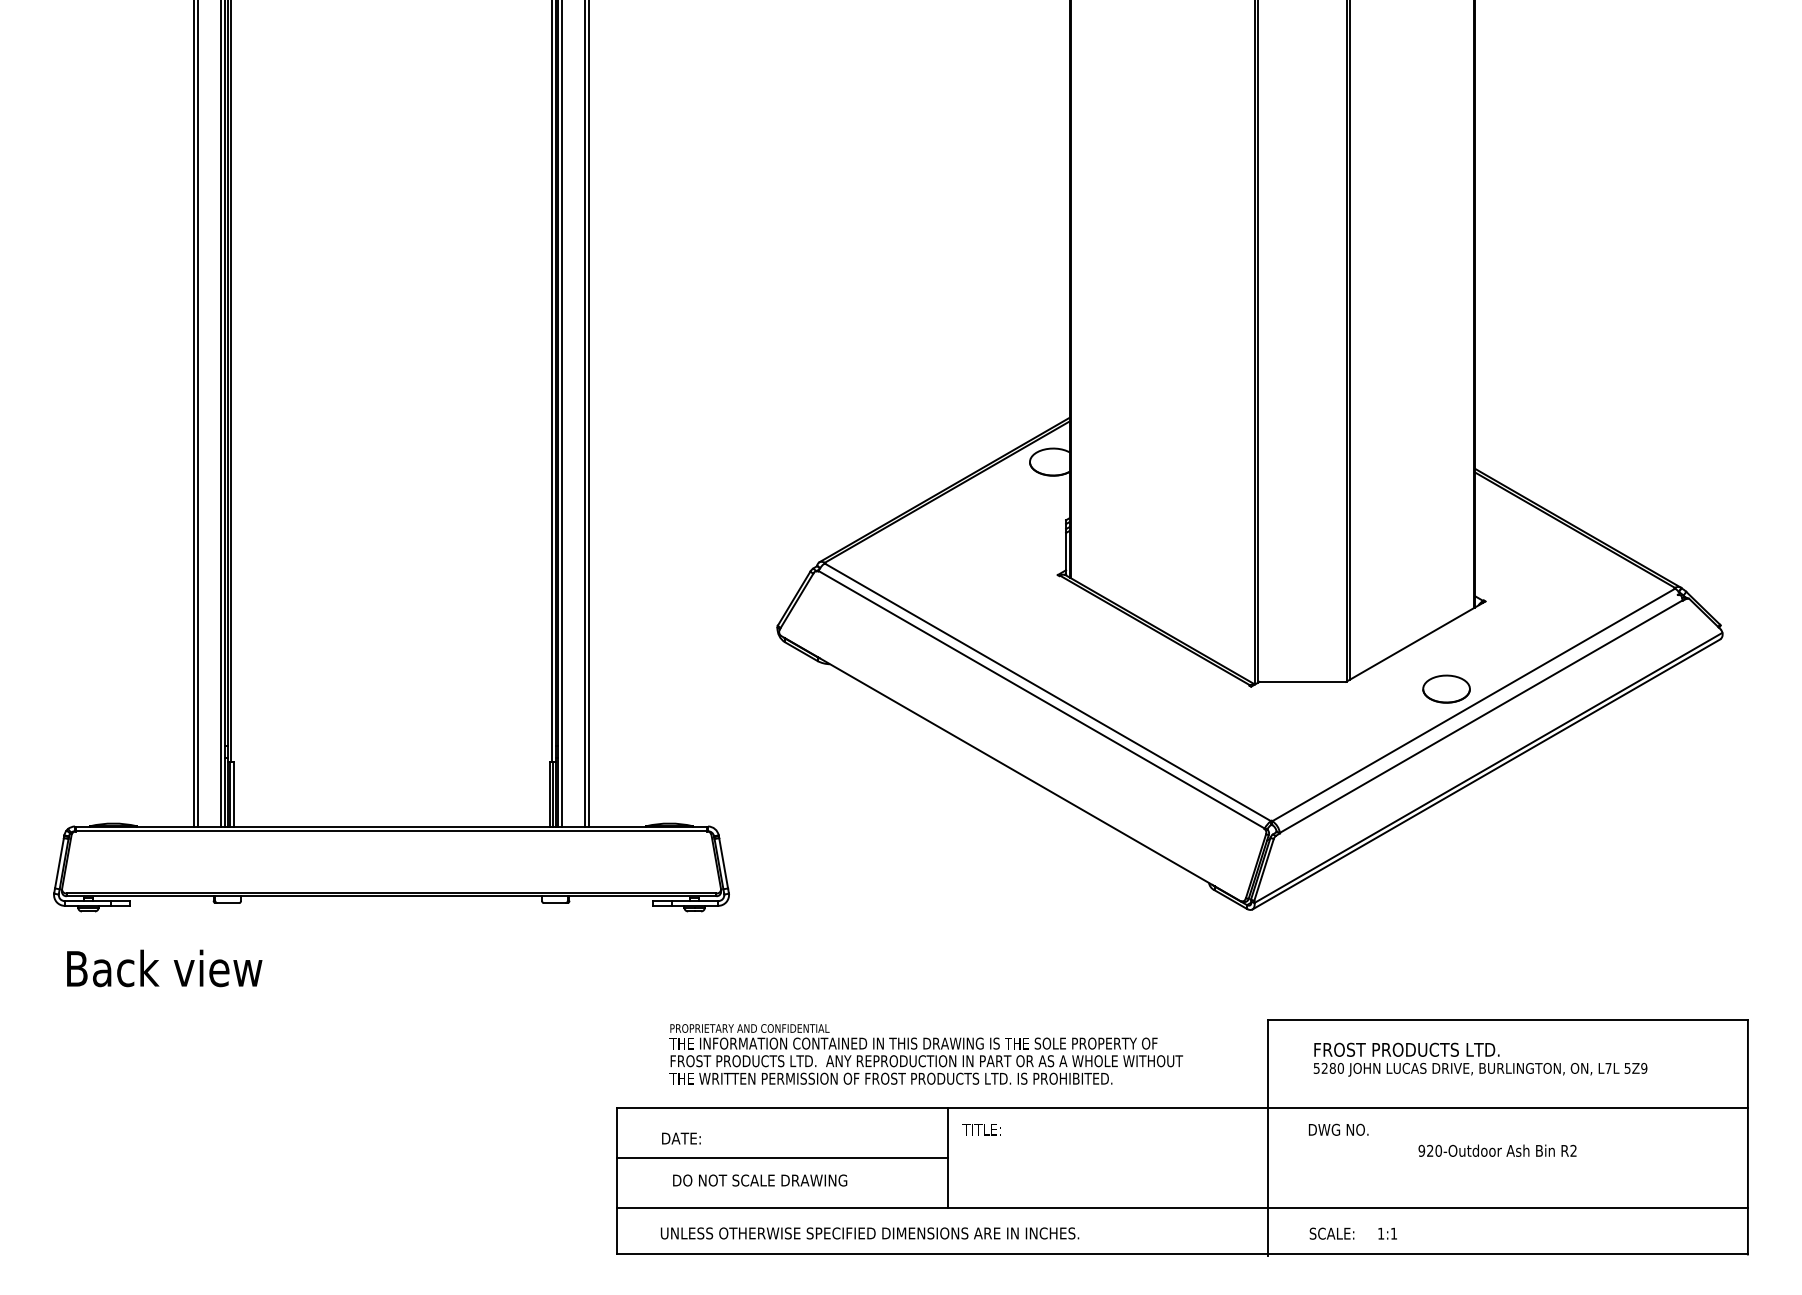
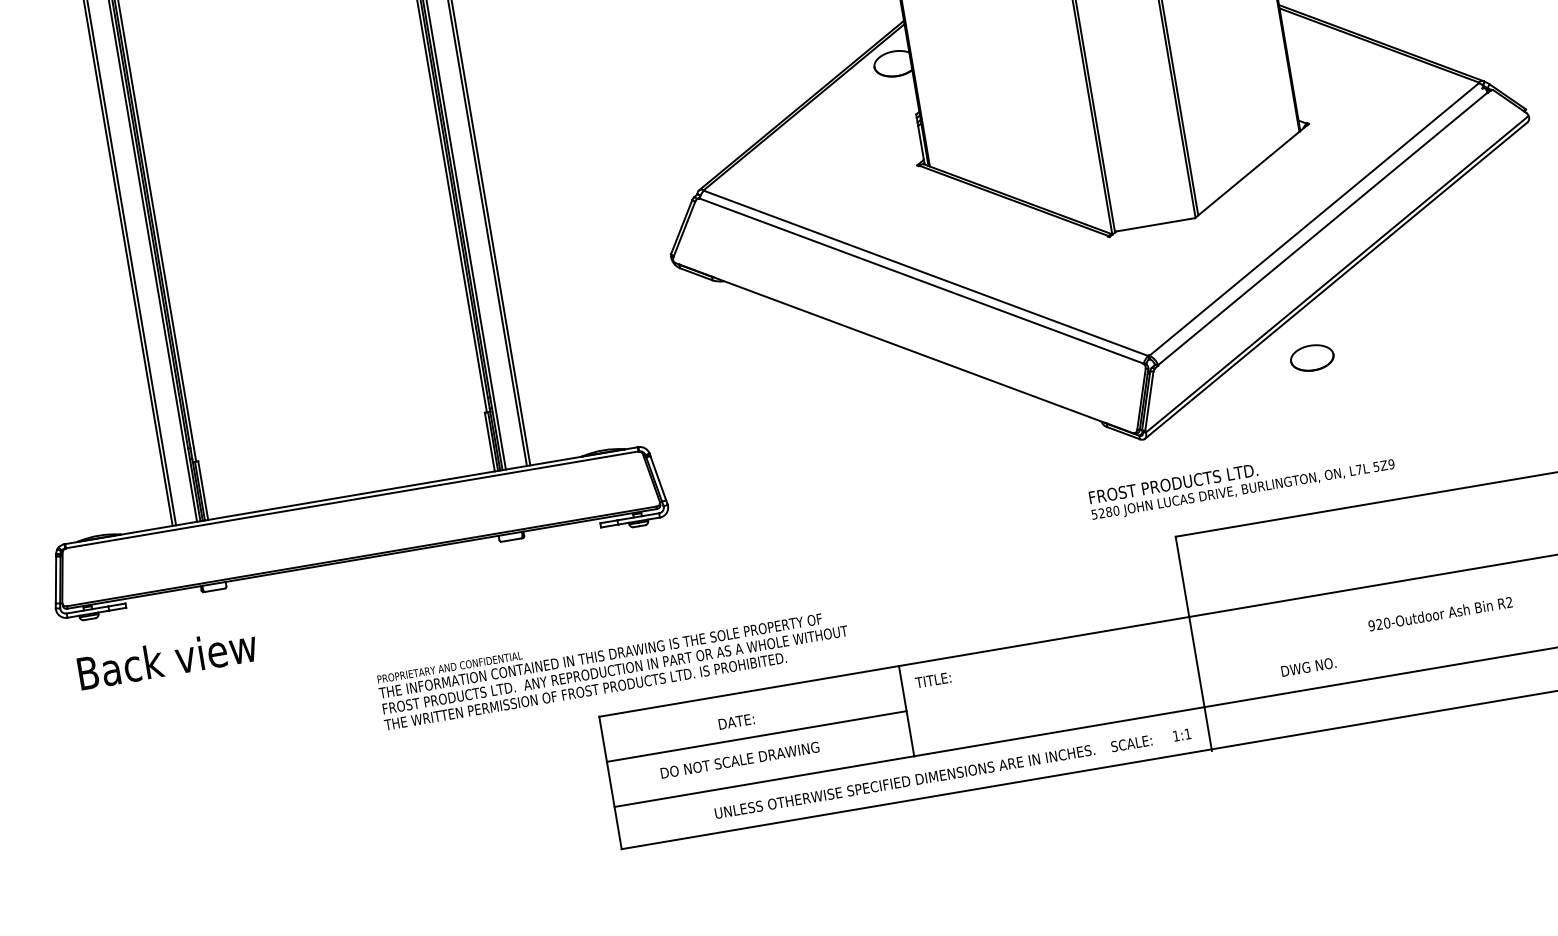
part: (1446, 688) -> (1312, 357), moved
text: (925, 1054) -> (613, 664), moved
text: (1480, 1059) -> (1241, 481), moved
text: (1338, 1129) -> (1308, 666), moved
text: (681, 1138) -> (736, 721), moved
text: (1497, 1150) -> (1440, 613), moved
text: (869, 1233) -> (904, 781), moved
text: (1352, 1233) -> (1150, 740), moved

